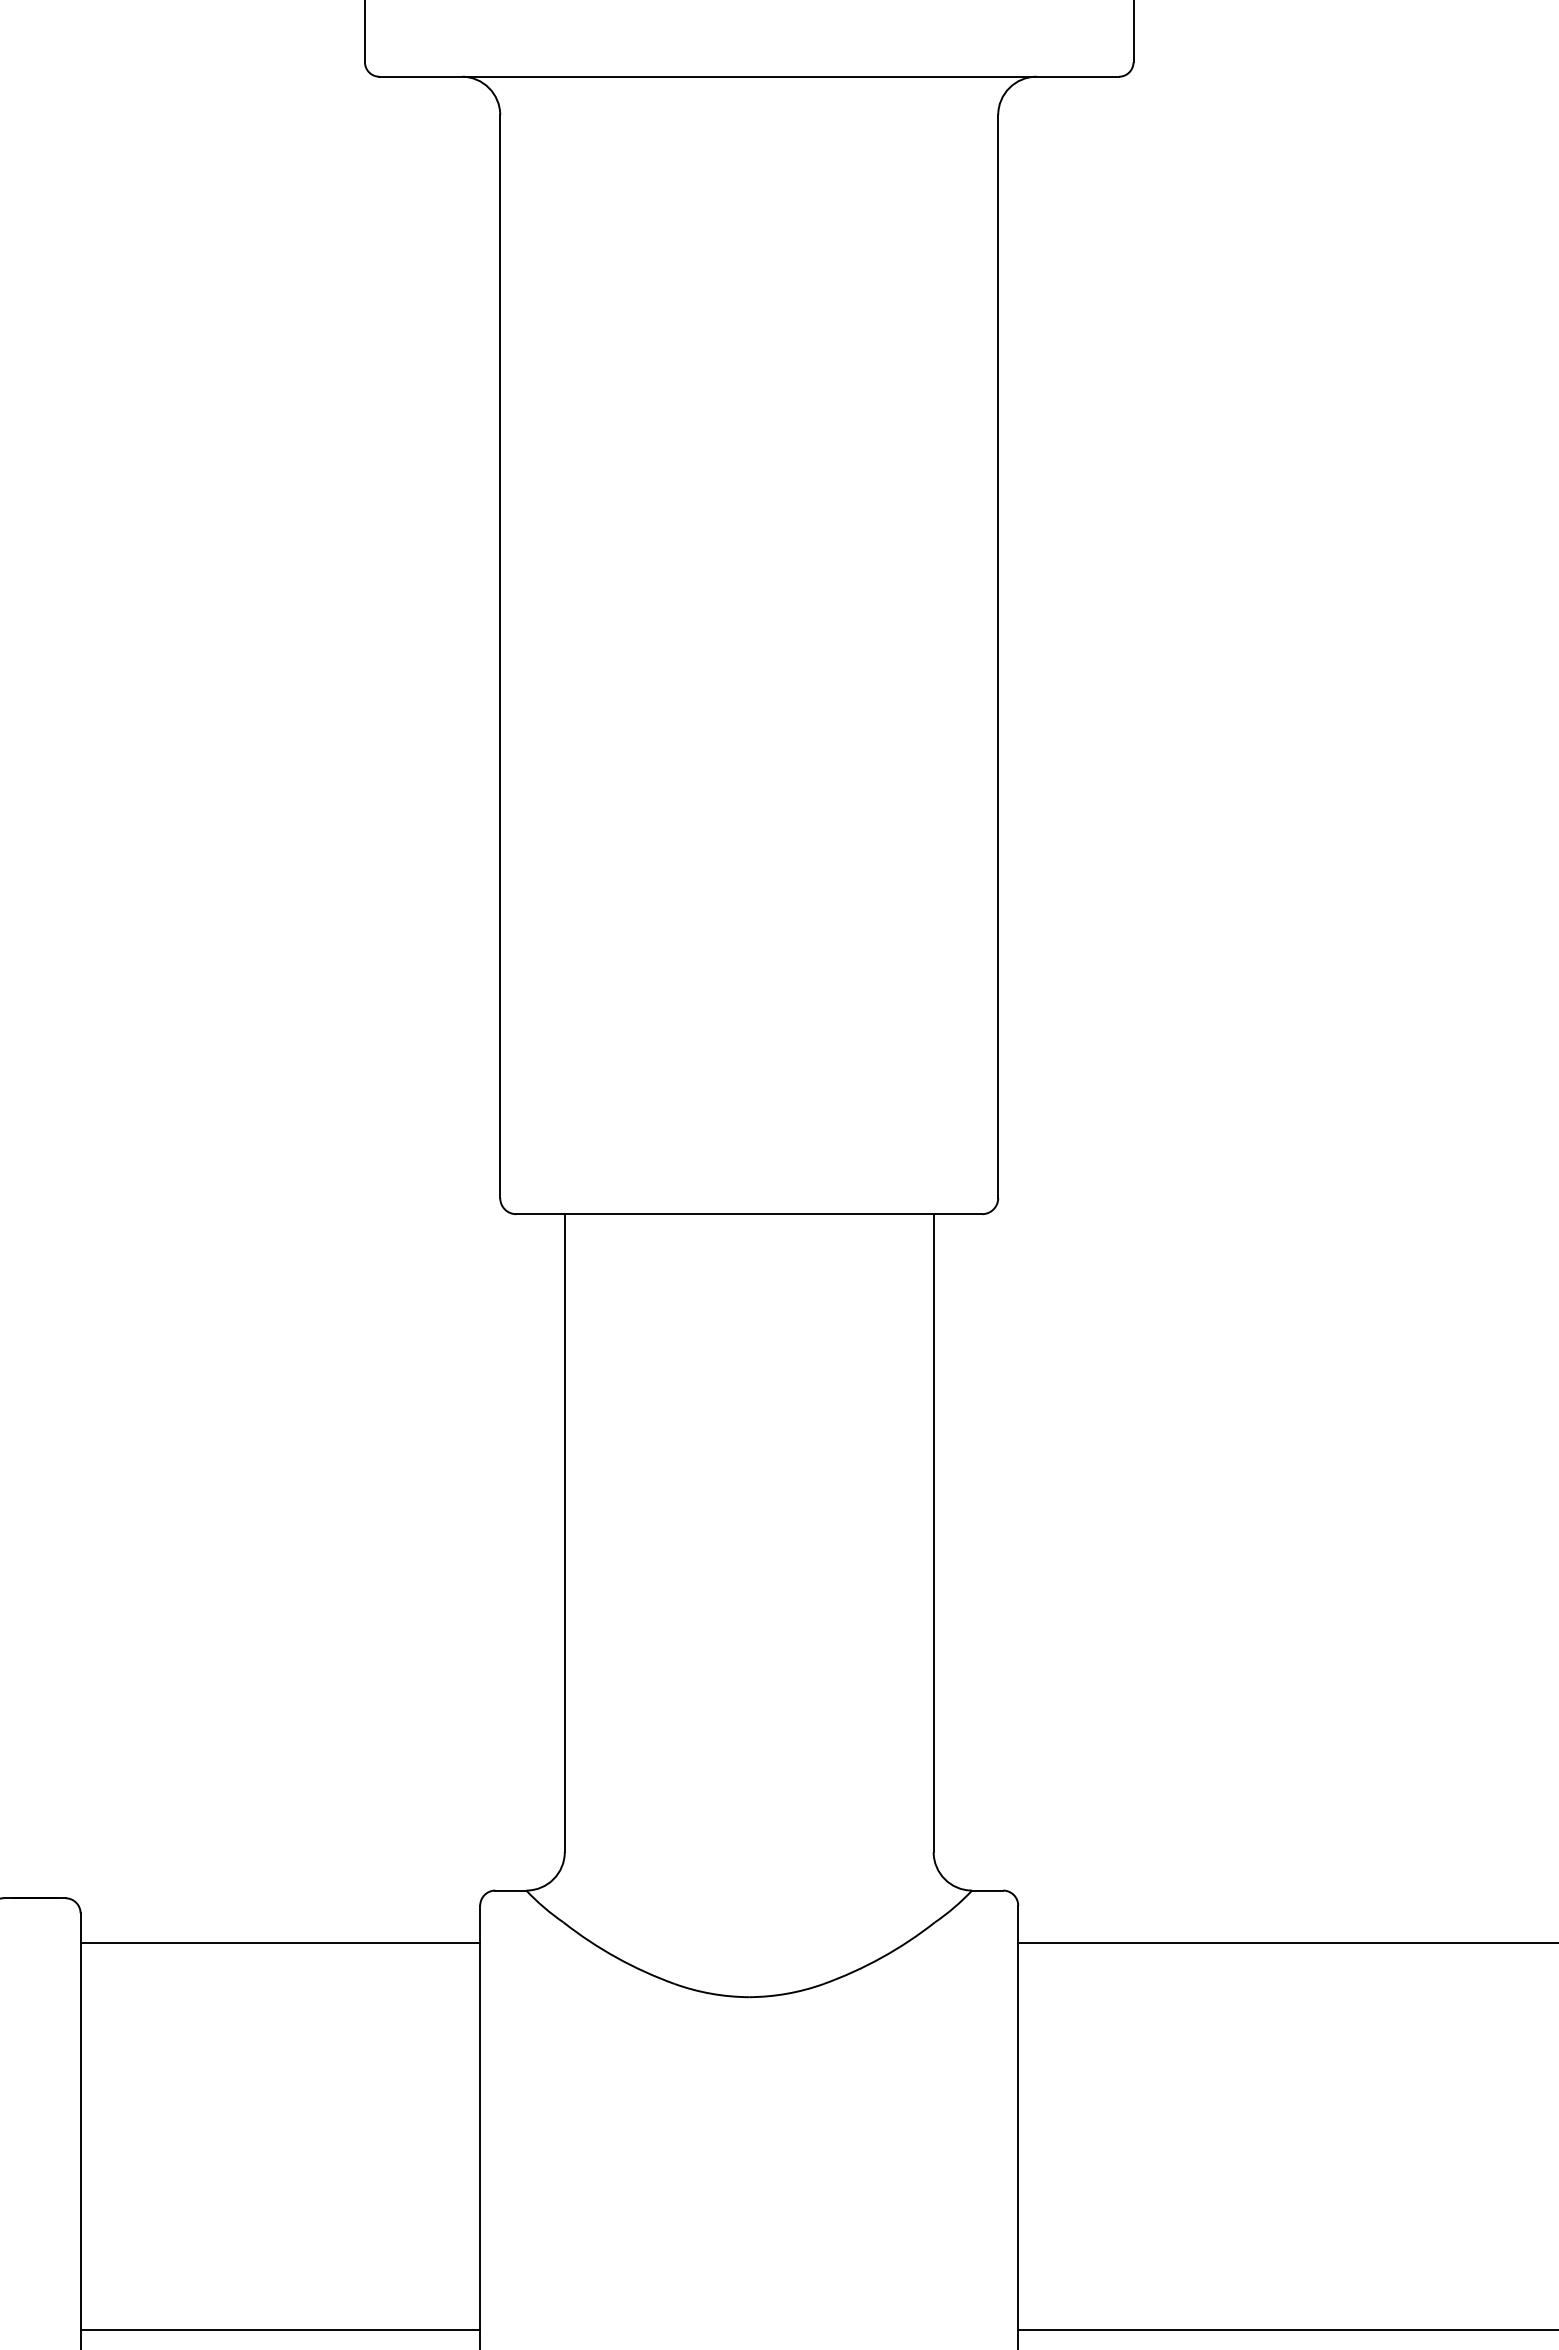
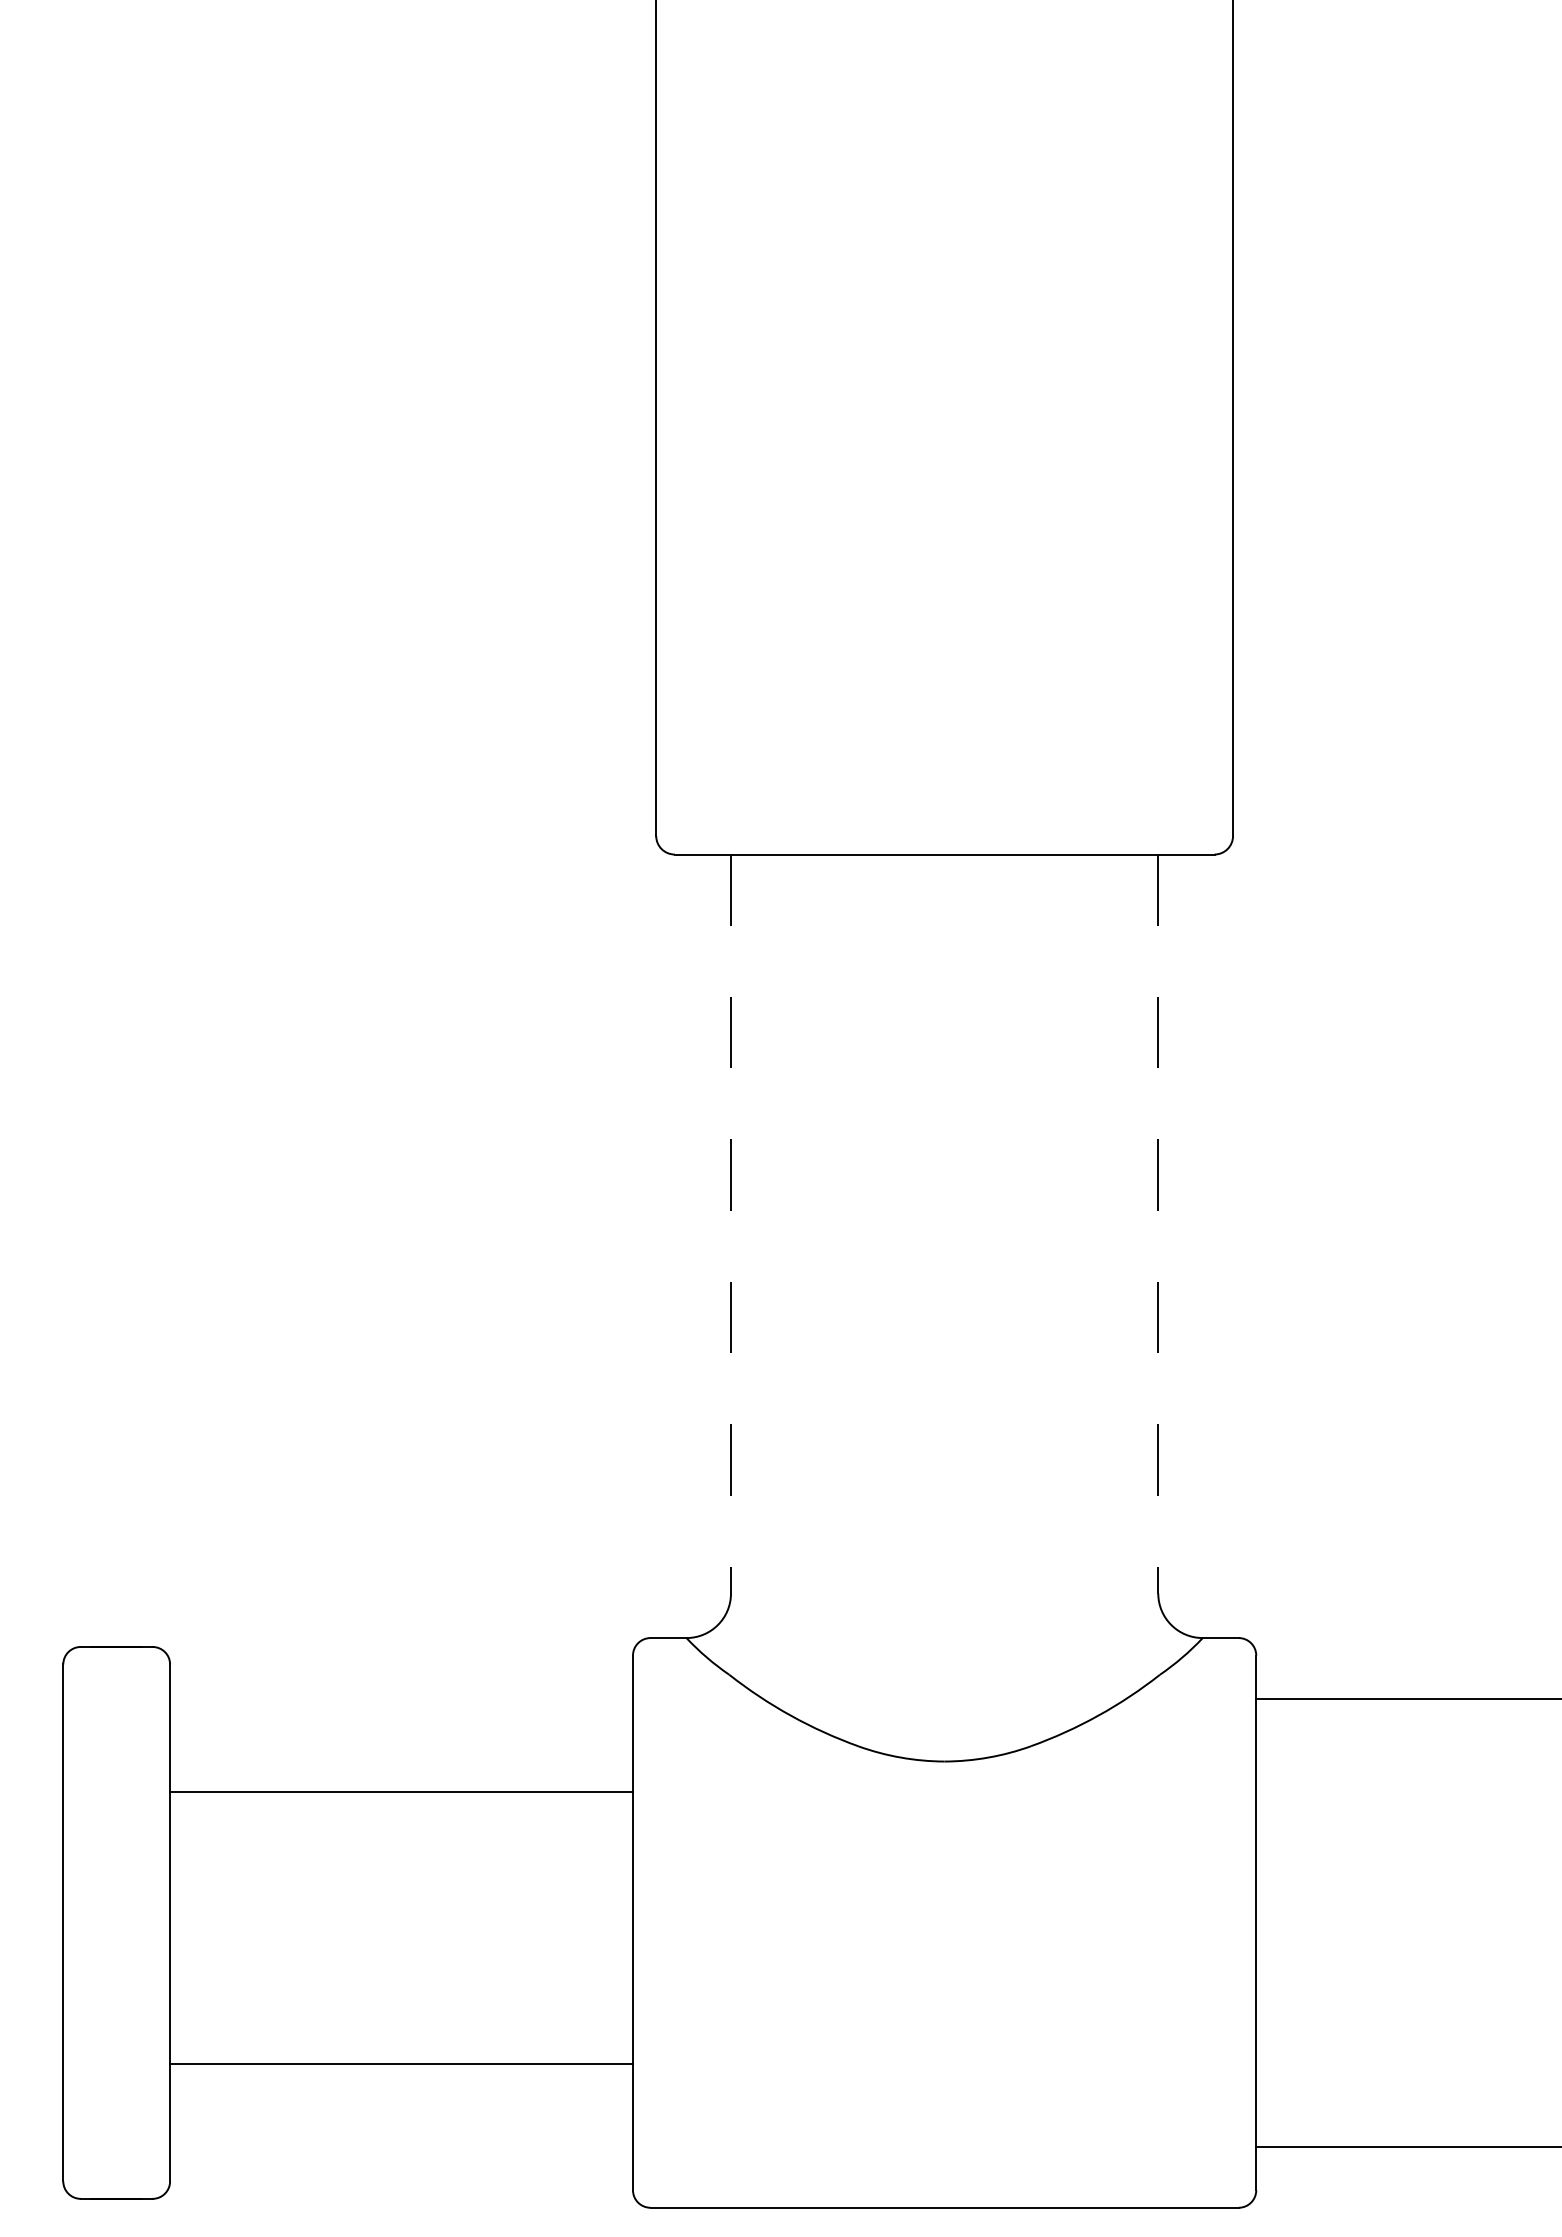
line: (564, 1533) -> (730, 1224), solid -> dashed
line: (933, 1533) -> (1158, 1224), solid -> dashed
line: (280, 1942) -> (401, 1792), moved
line: (280, 2330) -> (401, 2064), moved

